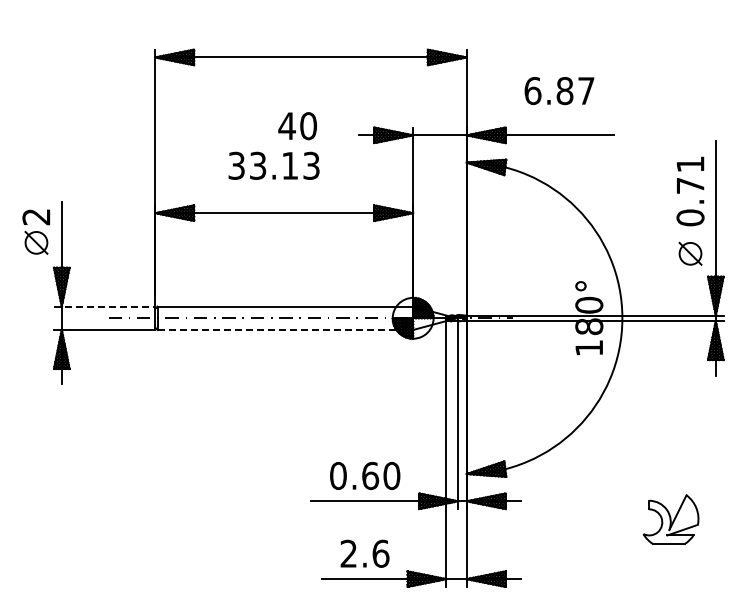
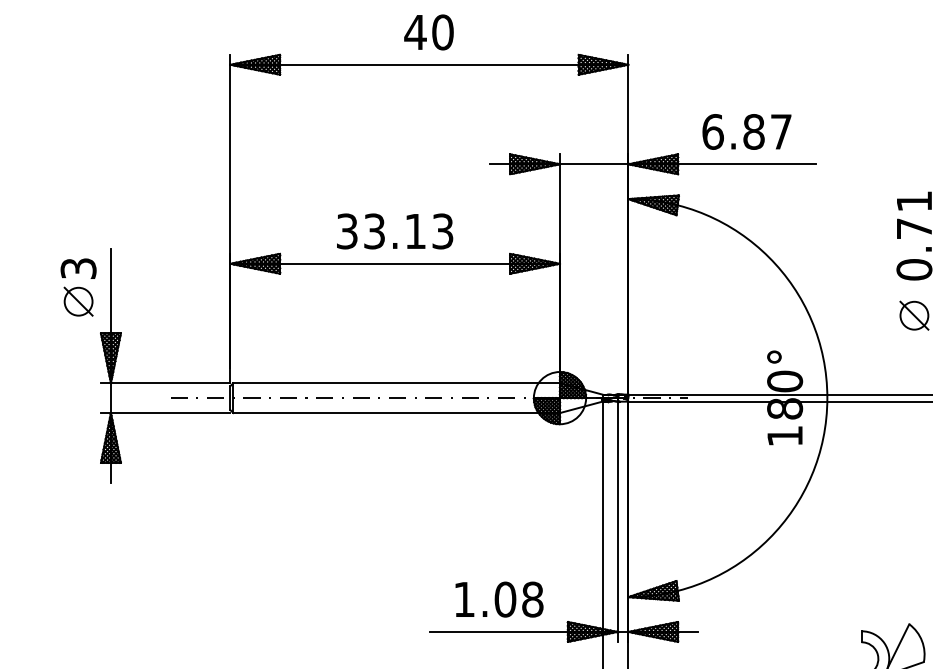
text: (559, 91) -> (746, 132), moved
text: (297, 126) -> (428, 32), moved
text: (273, 165) -> (394, 230), moved
text: (36, 217) -> (78, 269), 2 -> 3
line: (104, 306) -> (165, 383), dashed -> solid
line: (285, 329) -> (396, 412), dashed -> solid
text: (365, 475) -> (499, 598), 0.60 -> 1.08

